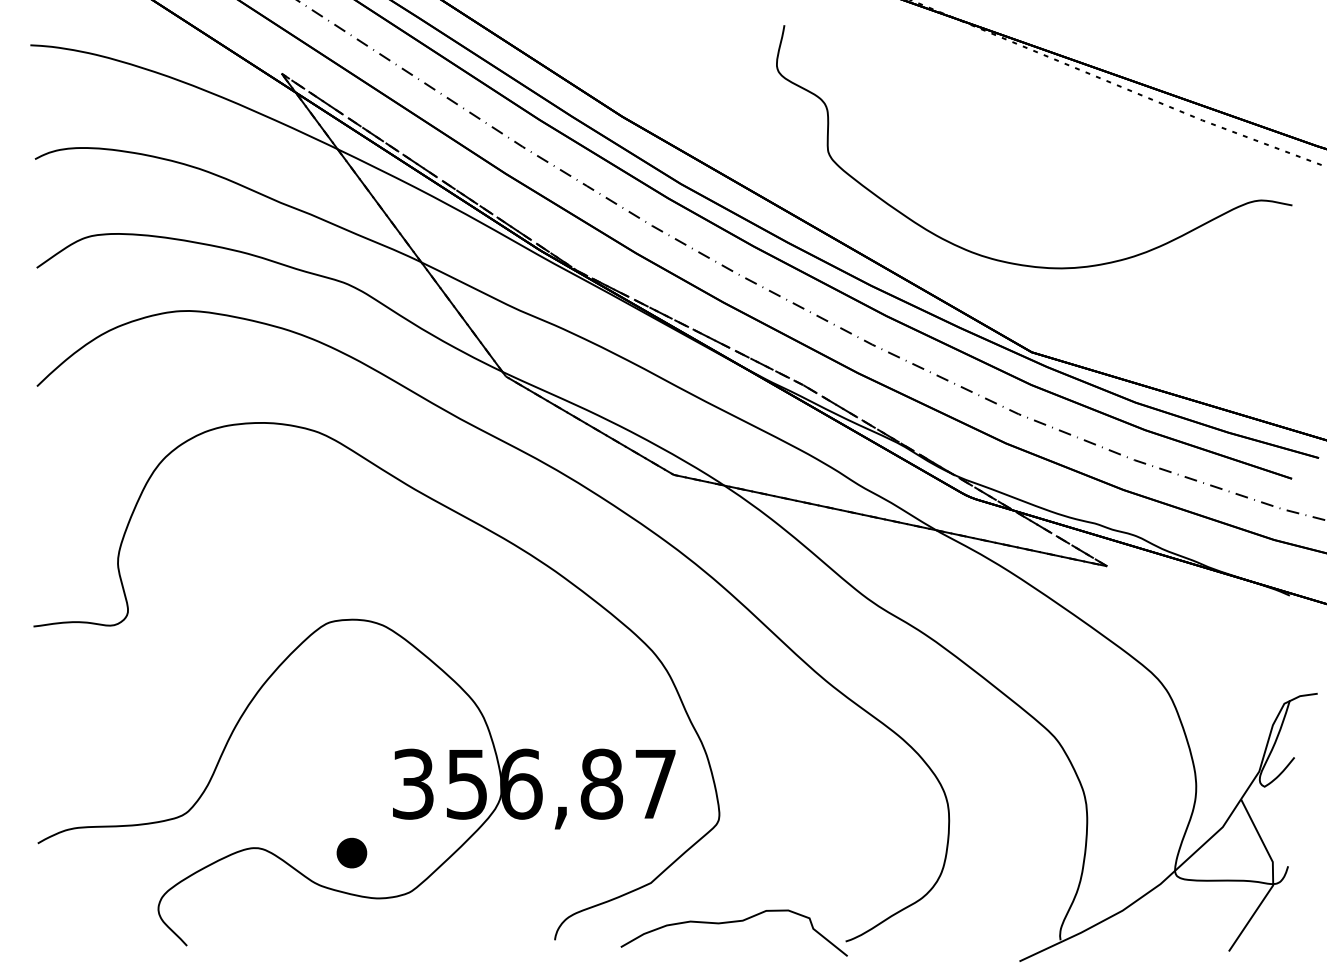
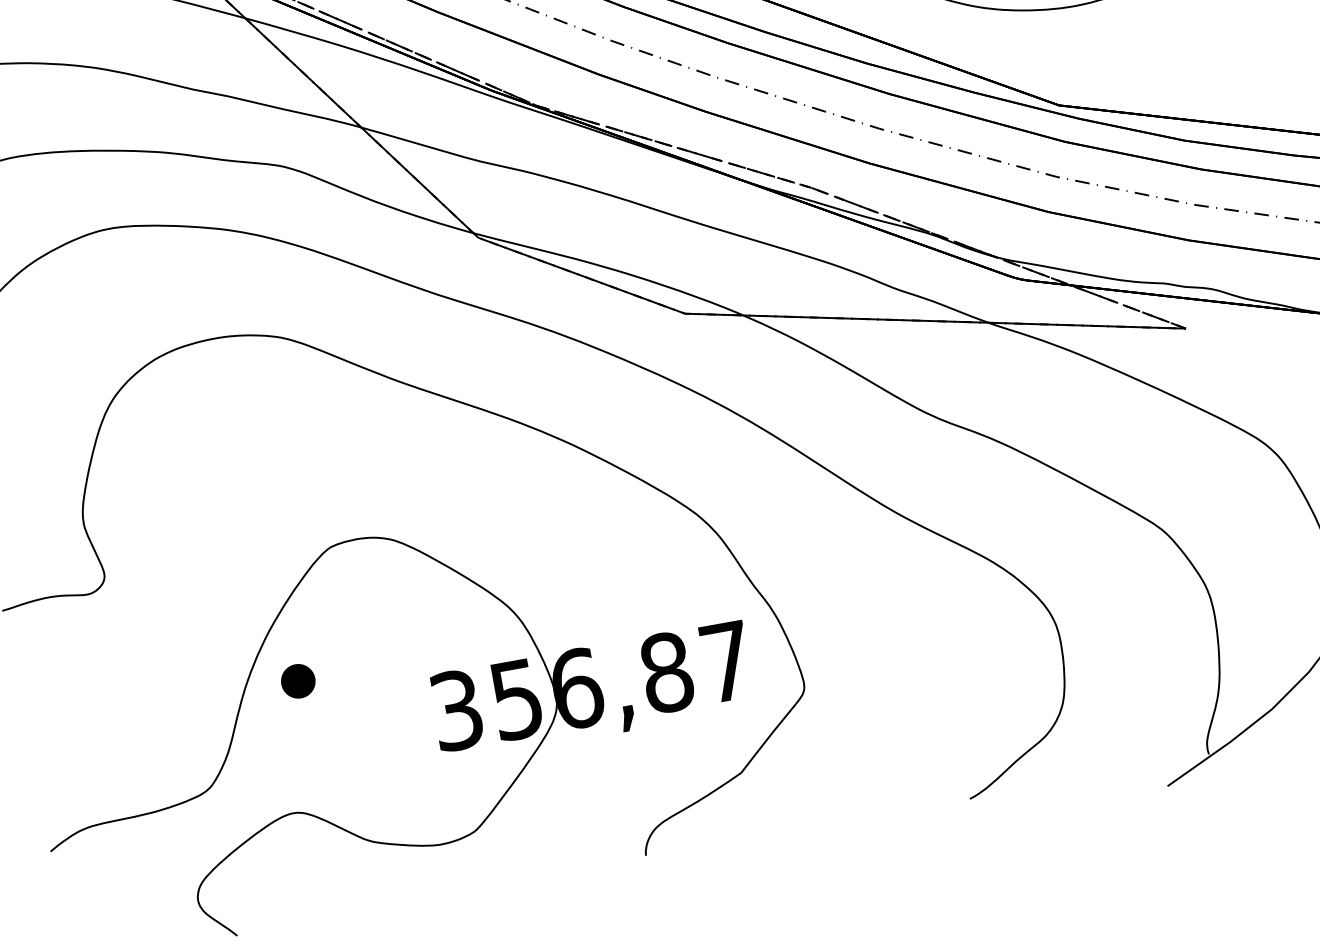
part: (351, 852) -> (297, 680), moved
curve: (729, 923) -> (836, 802), removed

